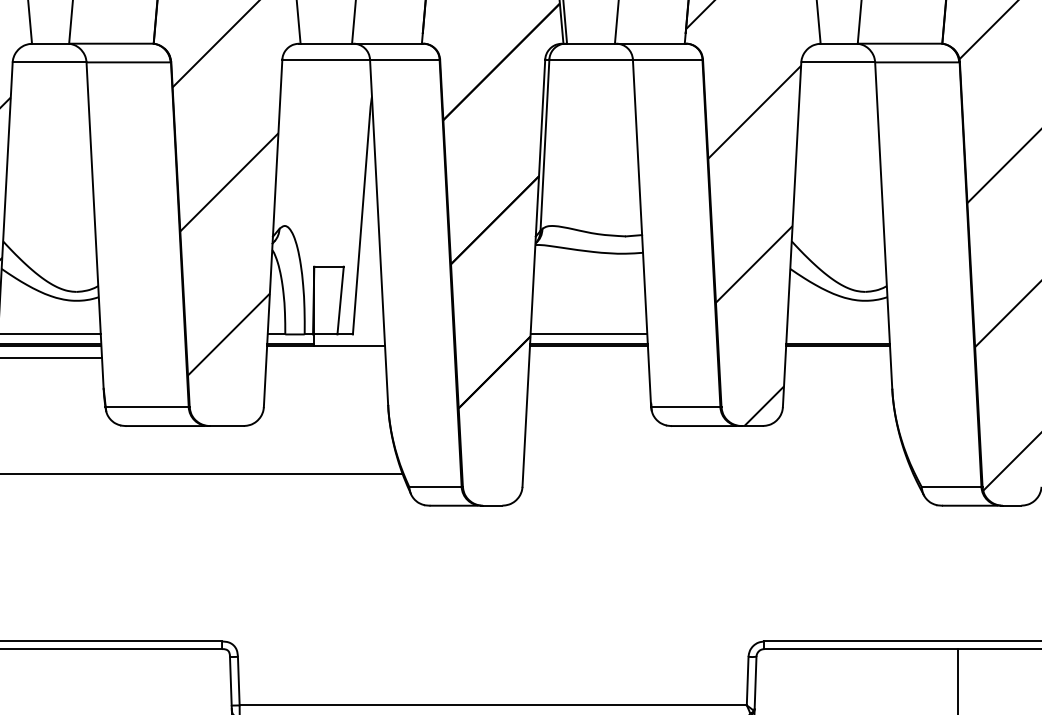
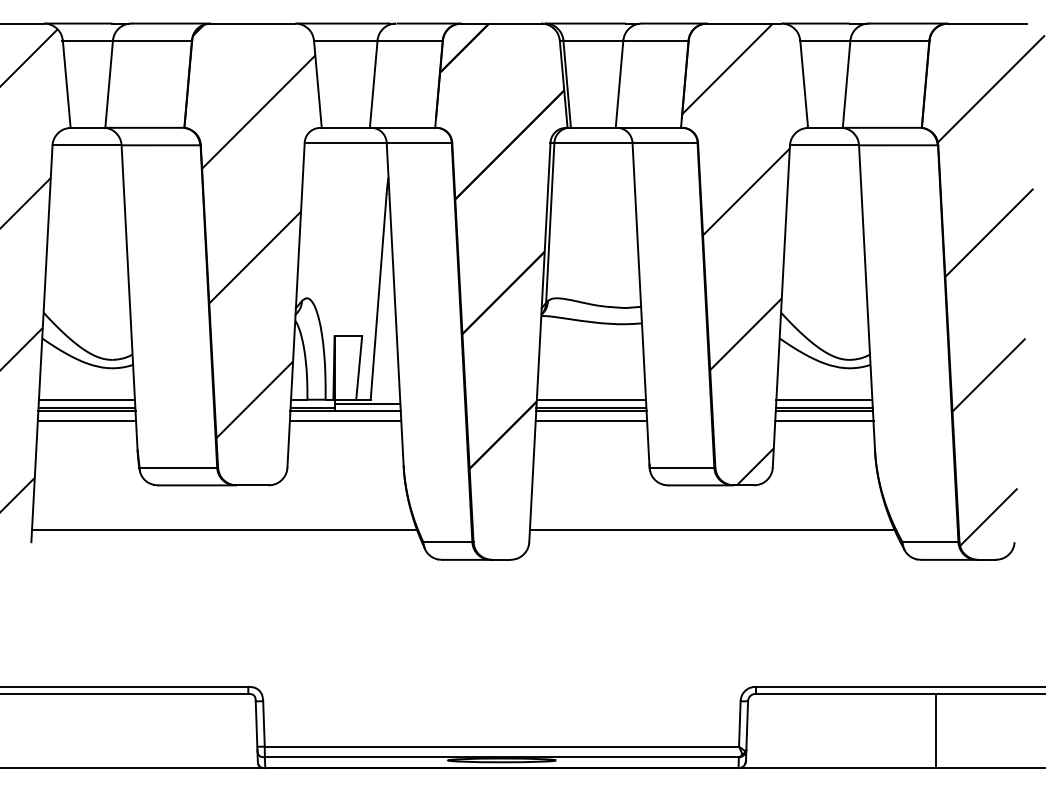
line: (838, 334) -> (824, 399), added
line: (349, 338) -> (367, 403), added
line: (325, 357) -> (345, 421), added
line: (589, 357) -> (591, 421), added
line: (838, 357) -> (824, 421), added
line: (717, 474) -> (711, 530), added

